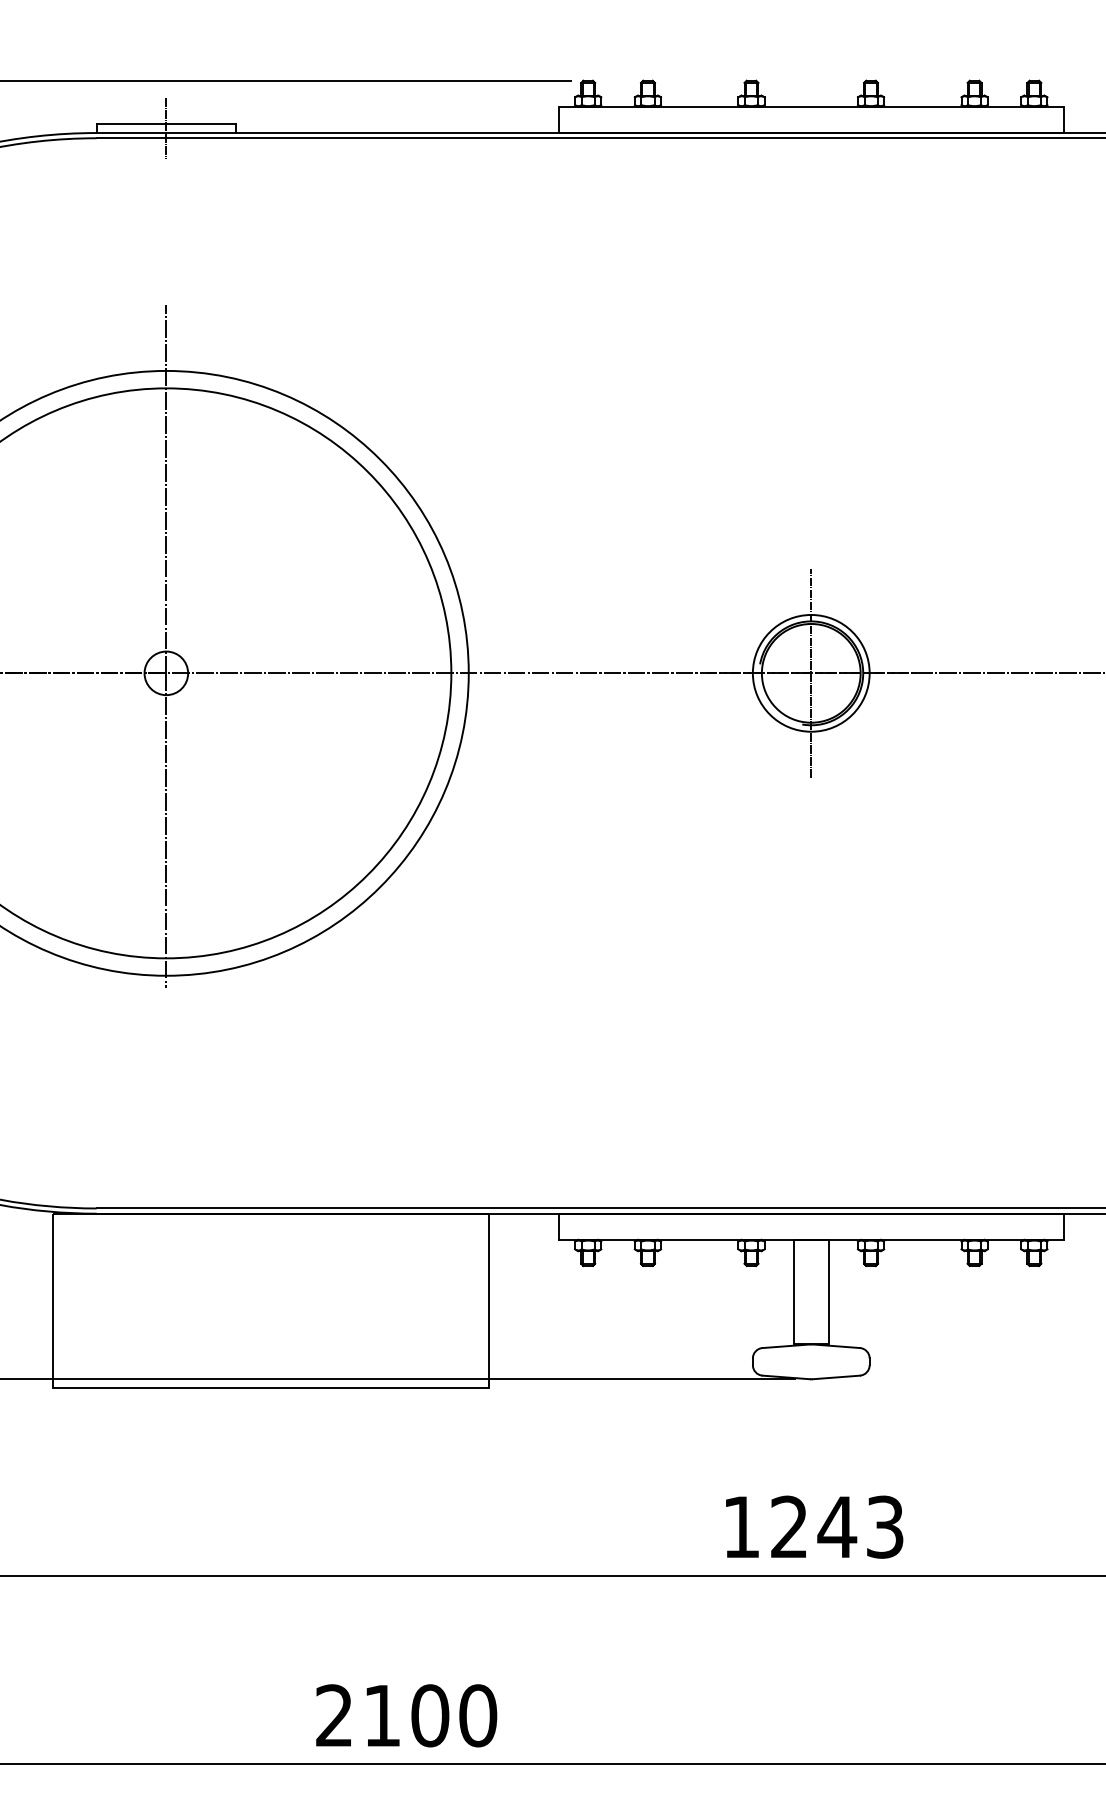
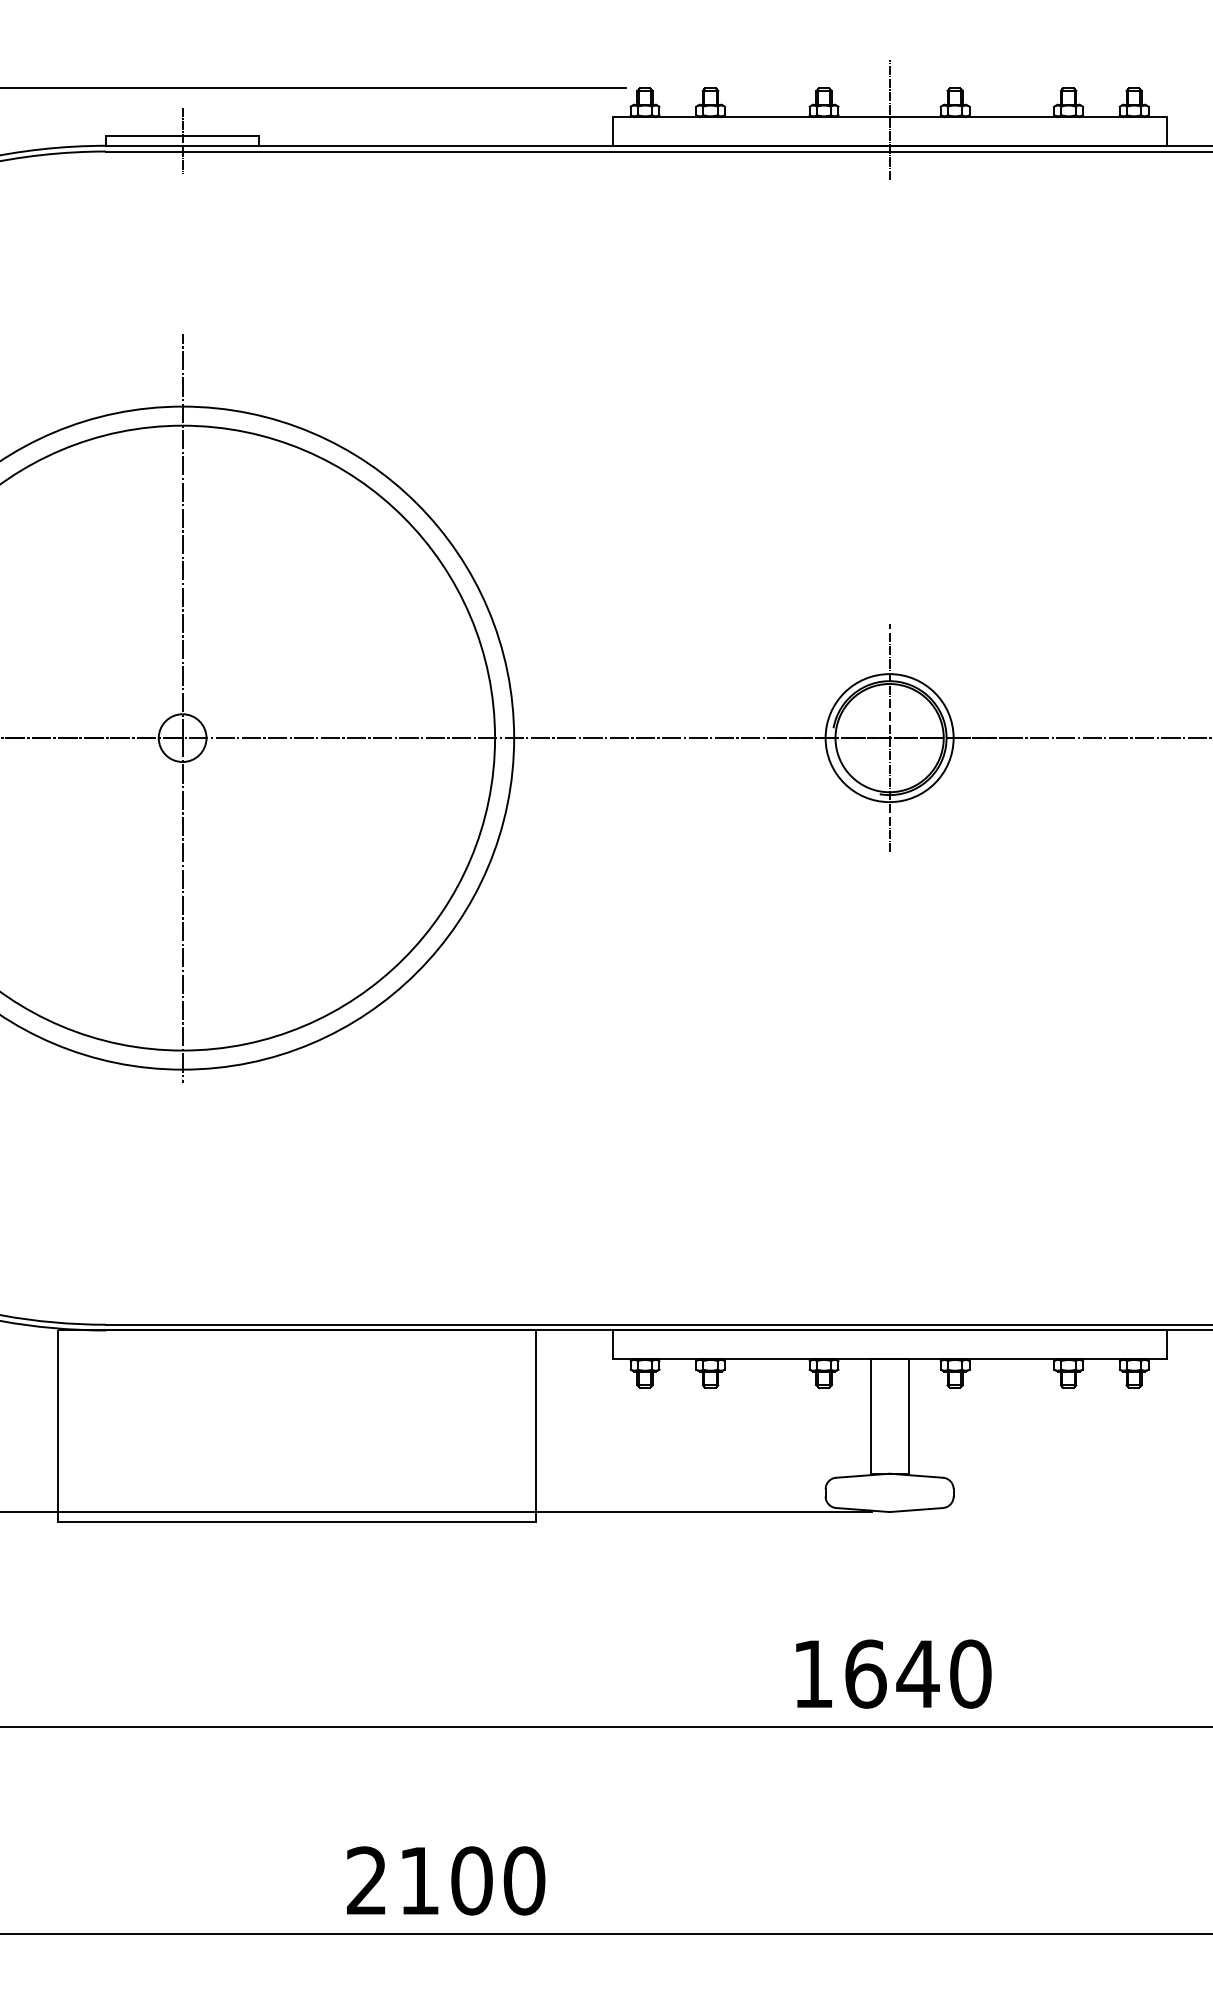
line: (811, 109) -> (889, 119), added
text: (837, 1526) -> (918, 1673), 1243 -> 1640

